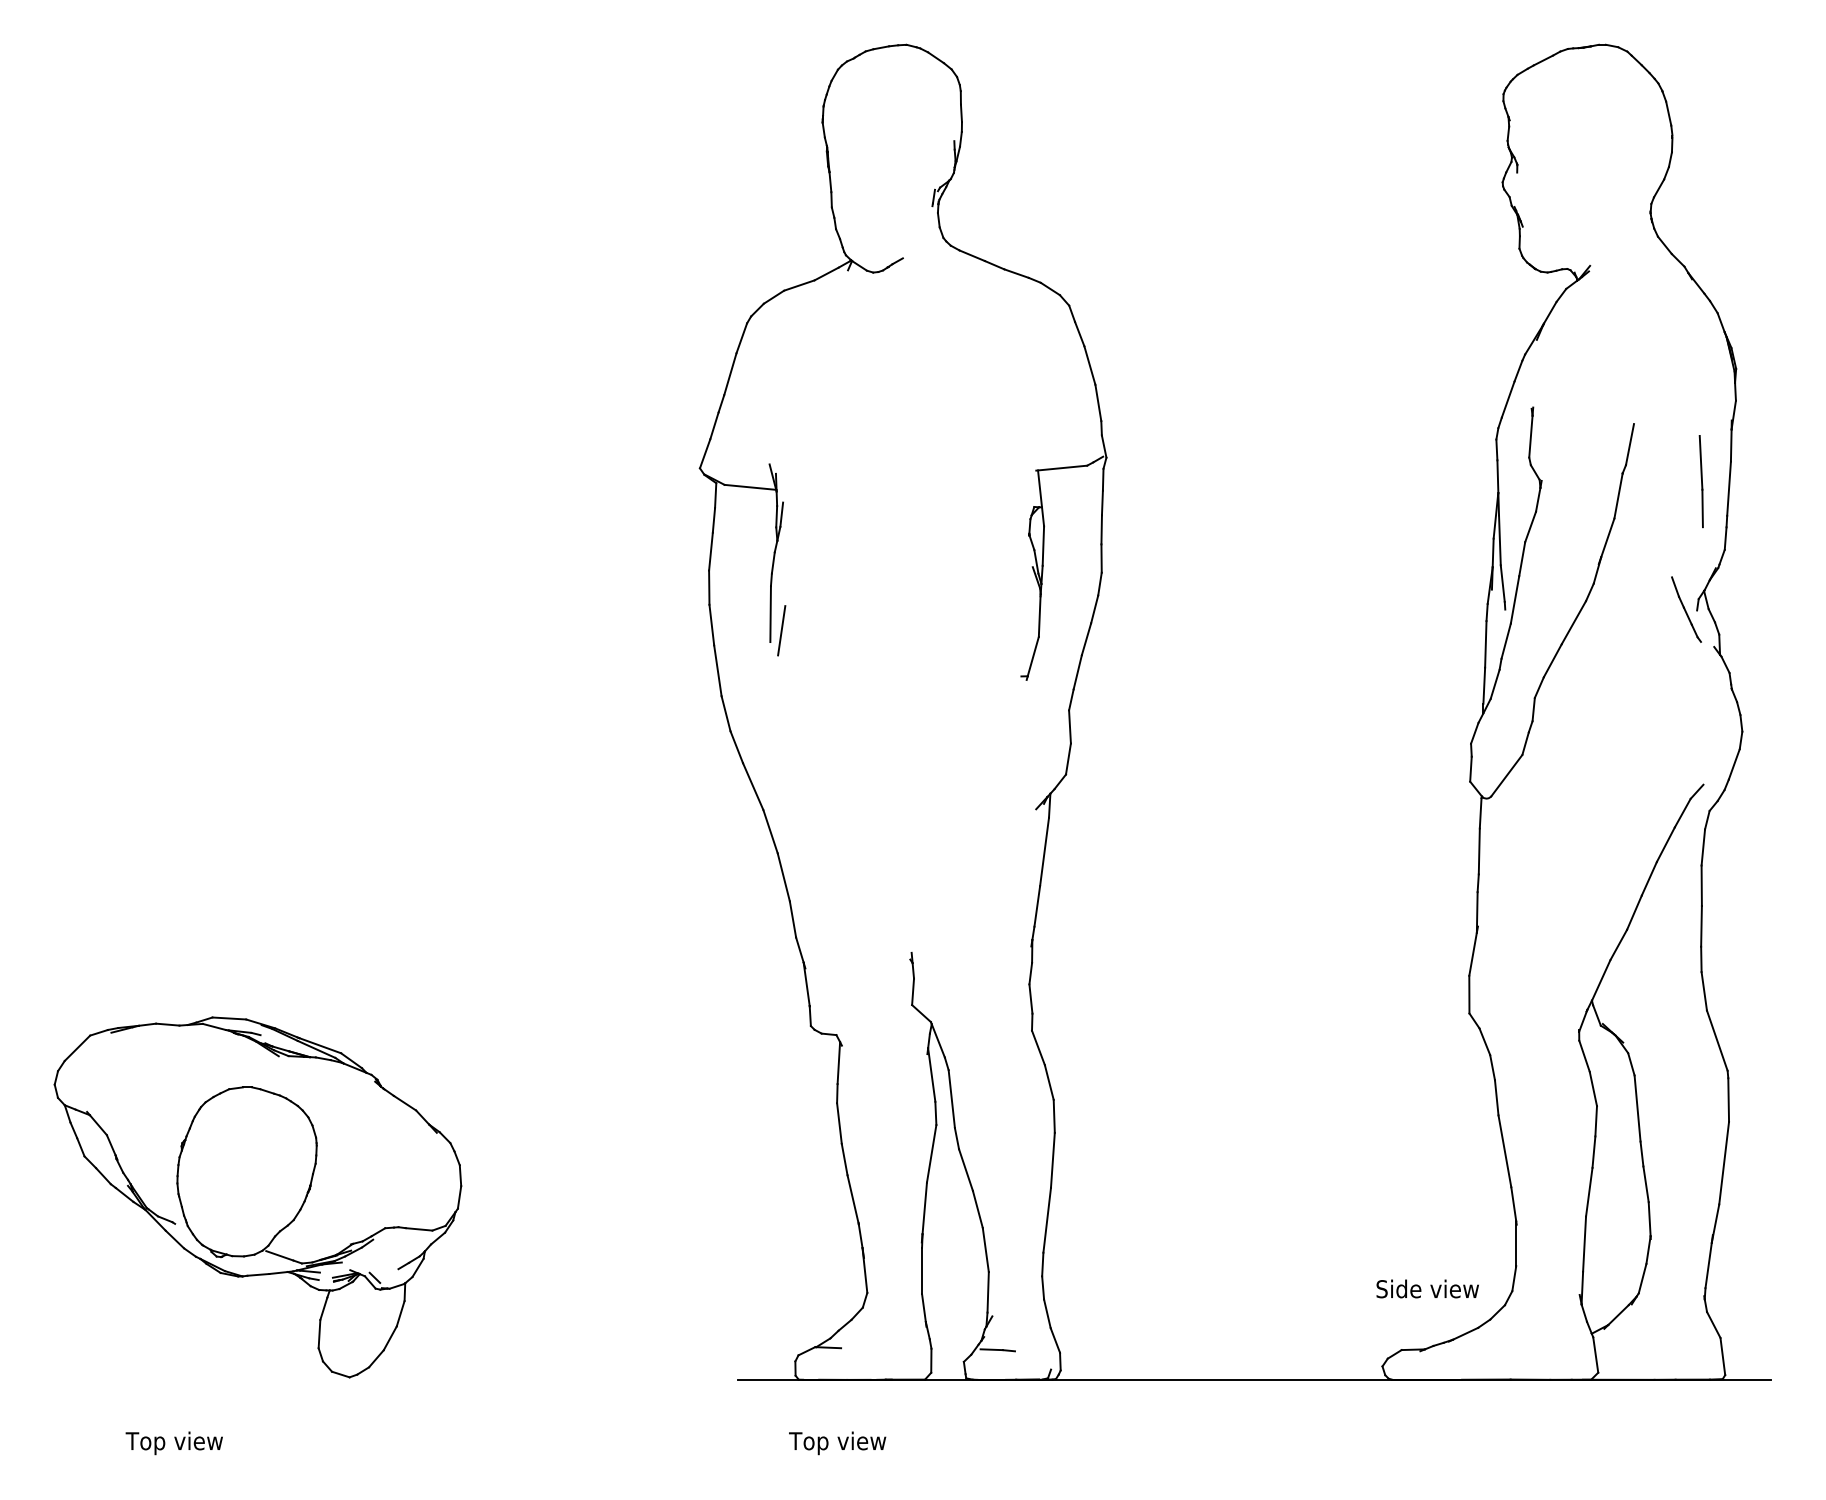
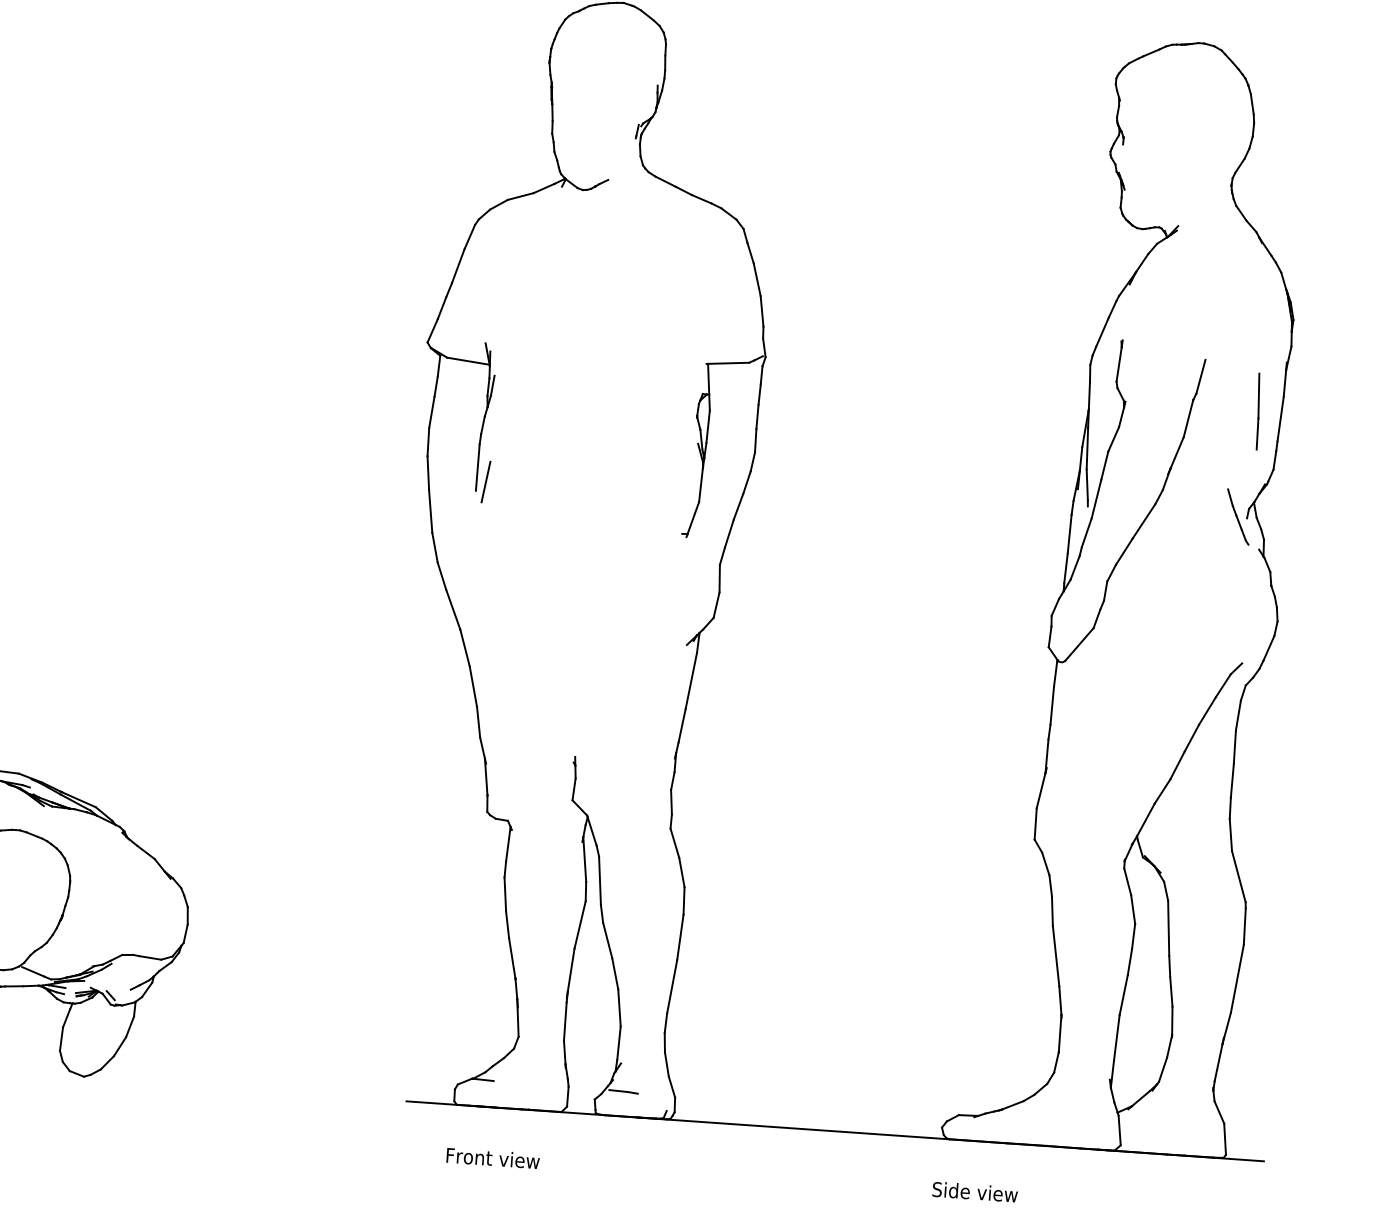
text: (1427, 1288) -> (975, 1191), moved
text: (845, 1443) -> (491, 1160), Top view -> Front view

